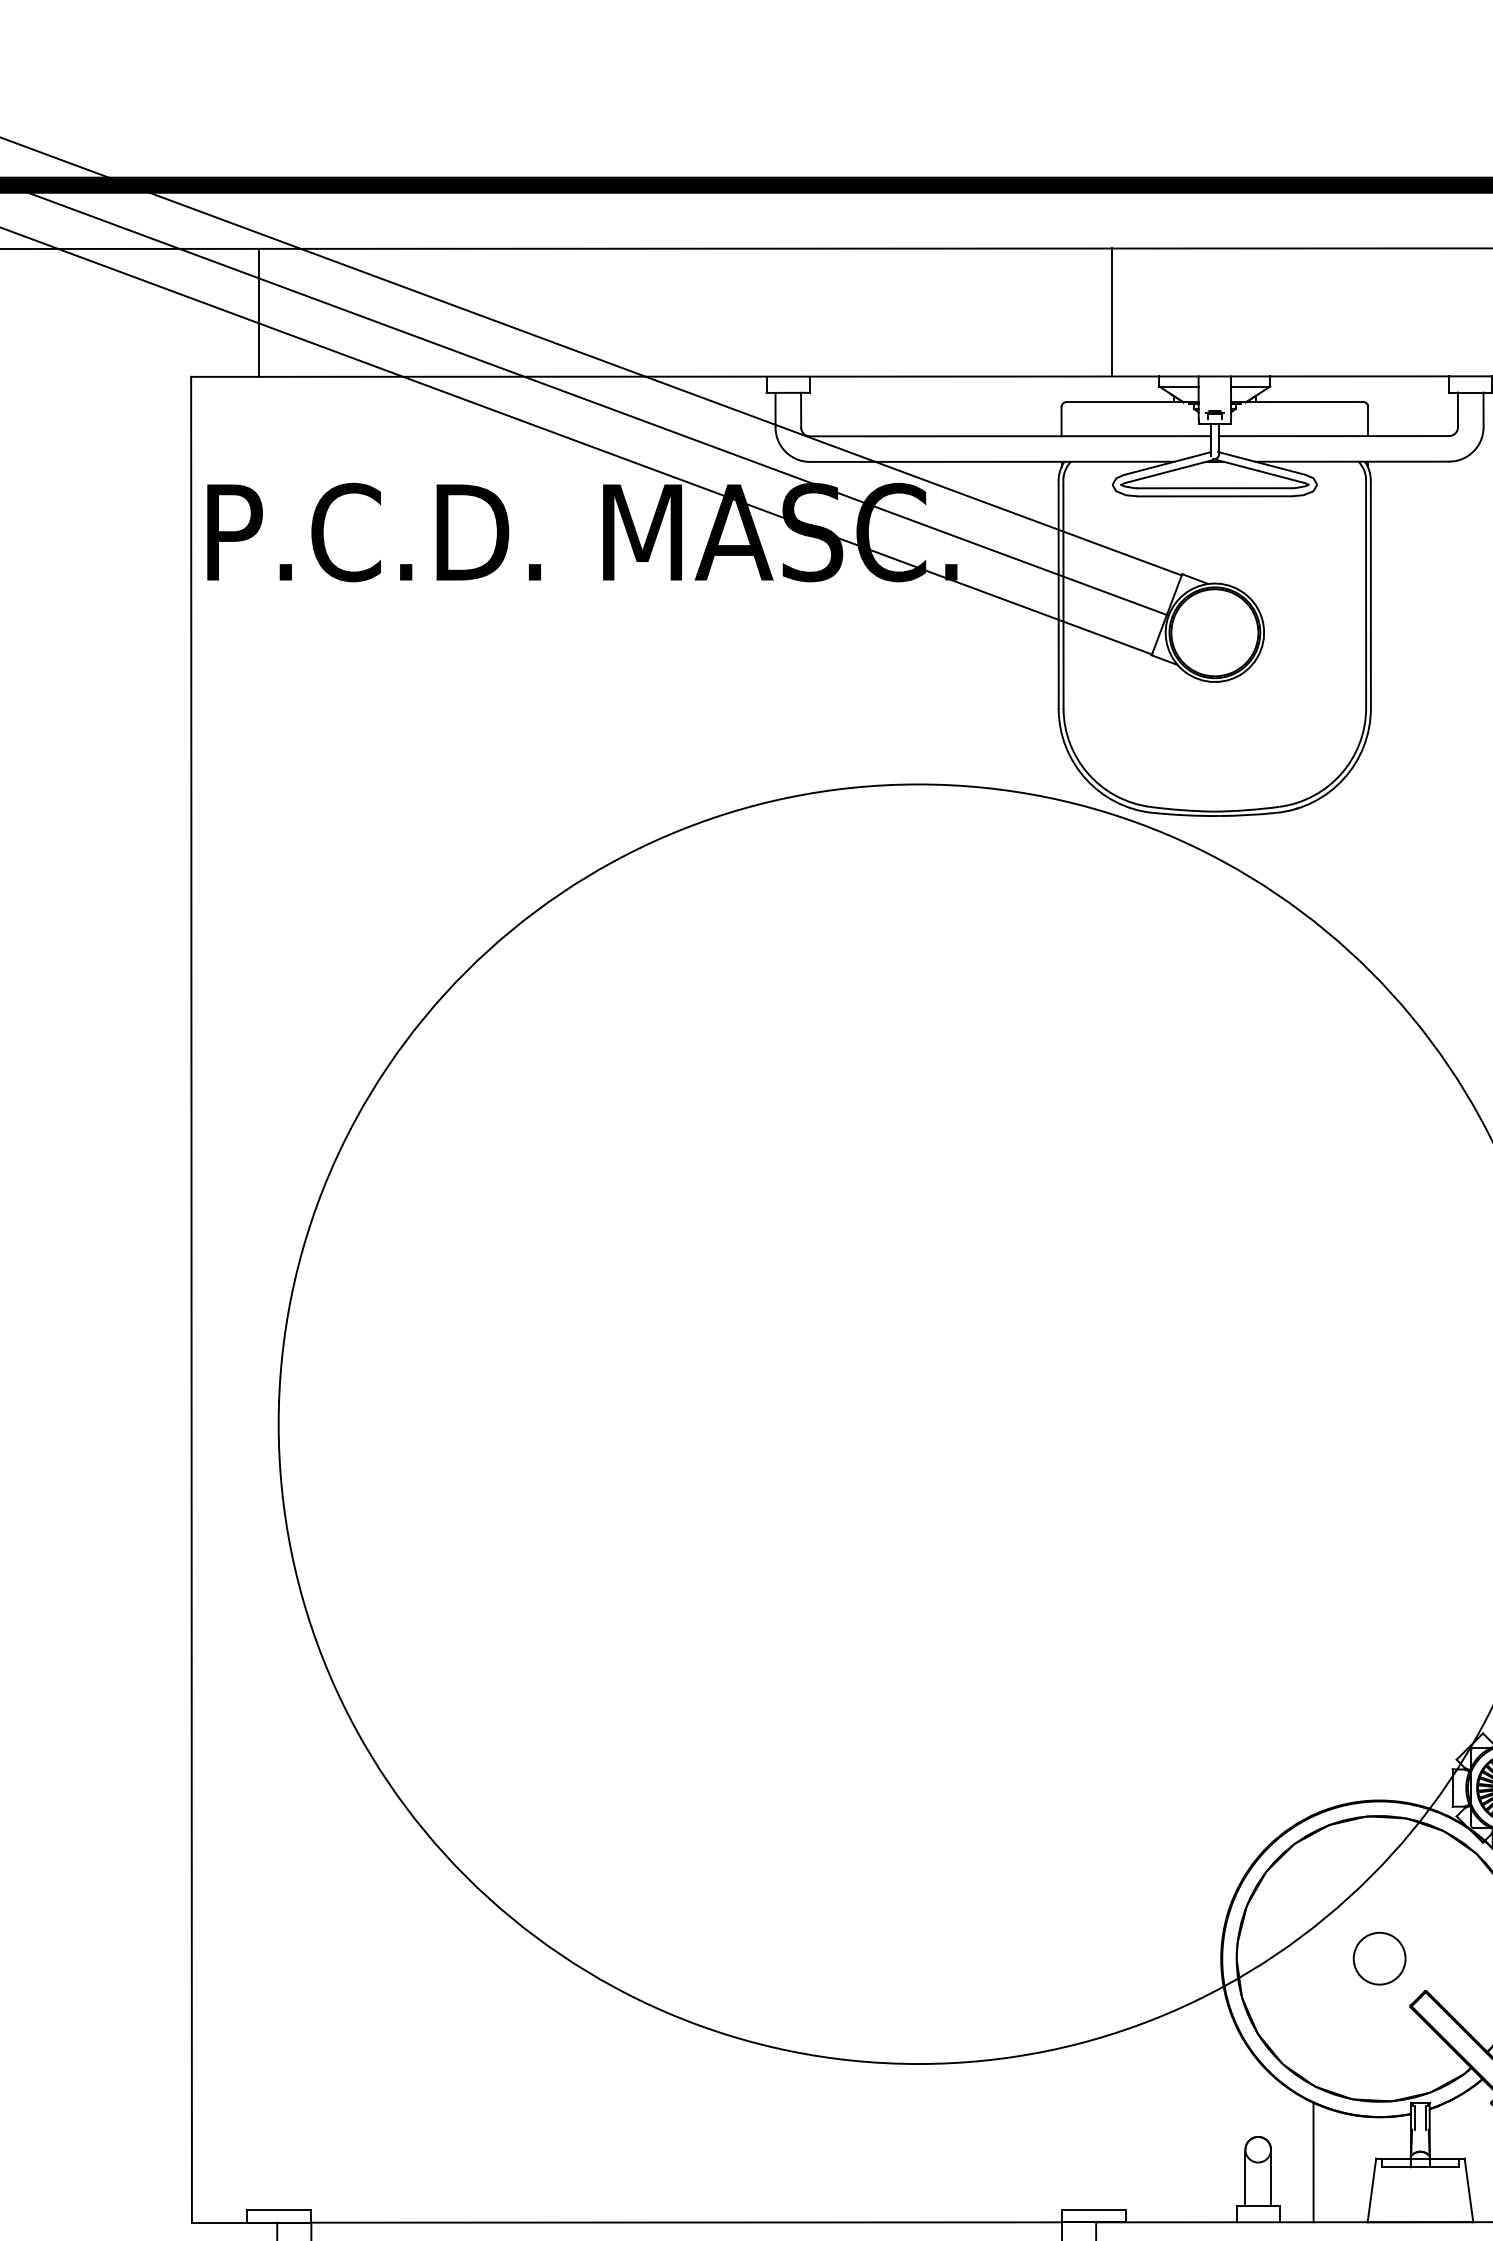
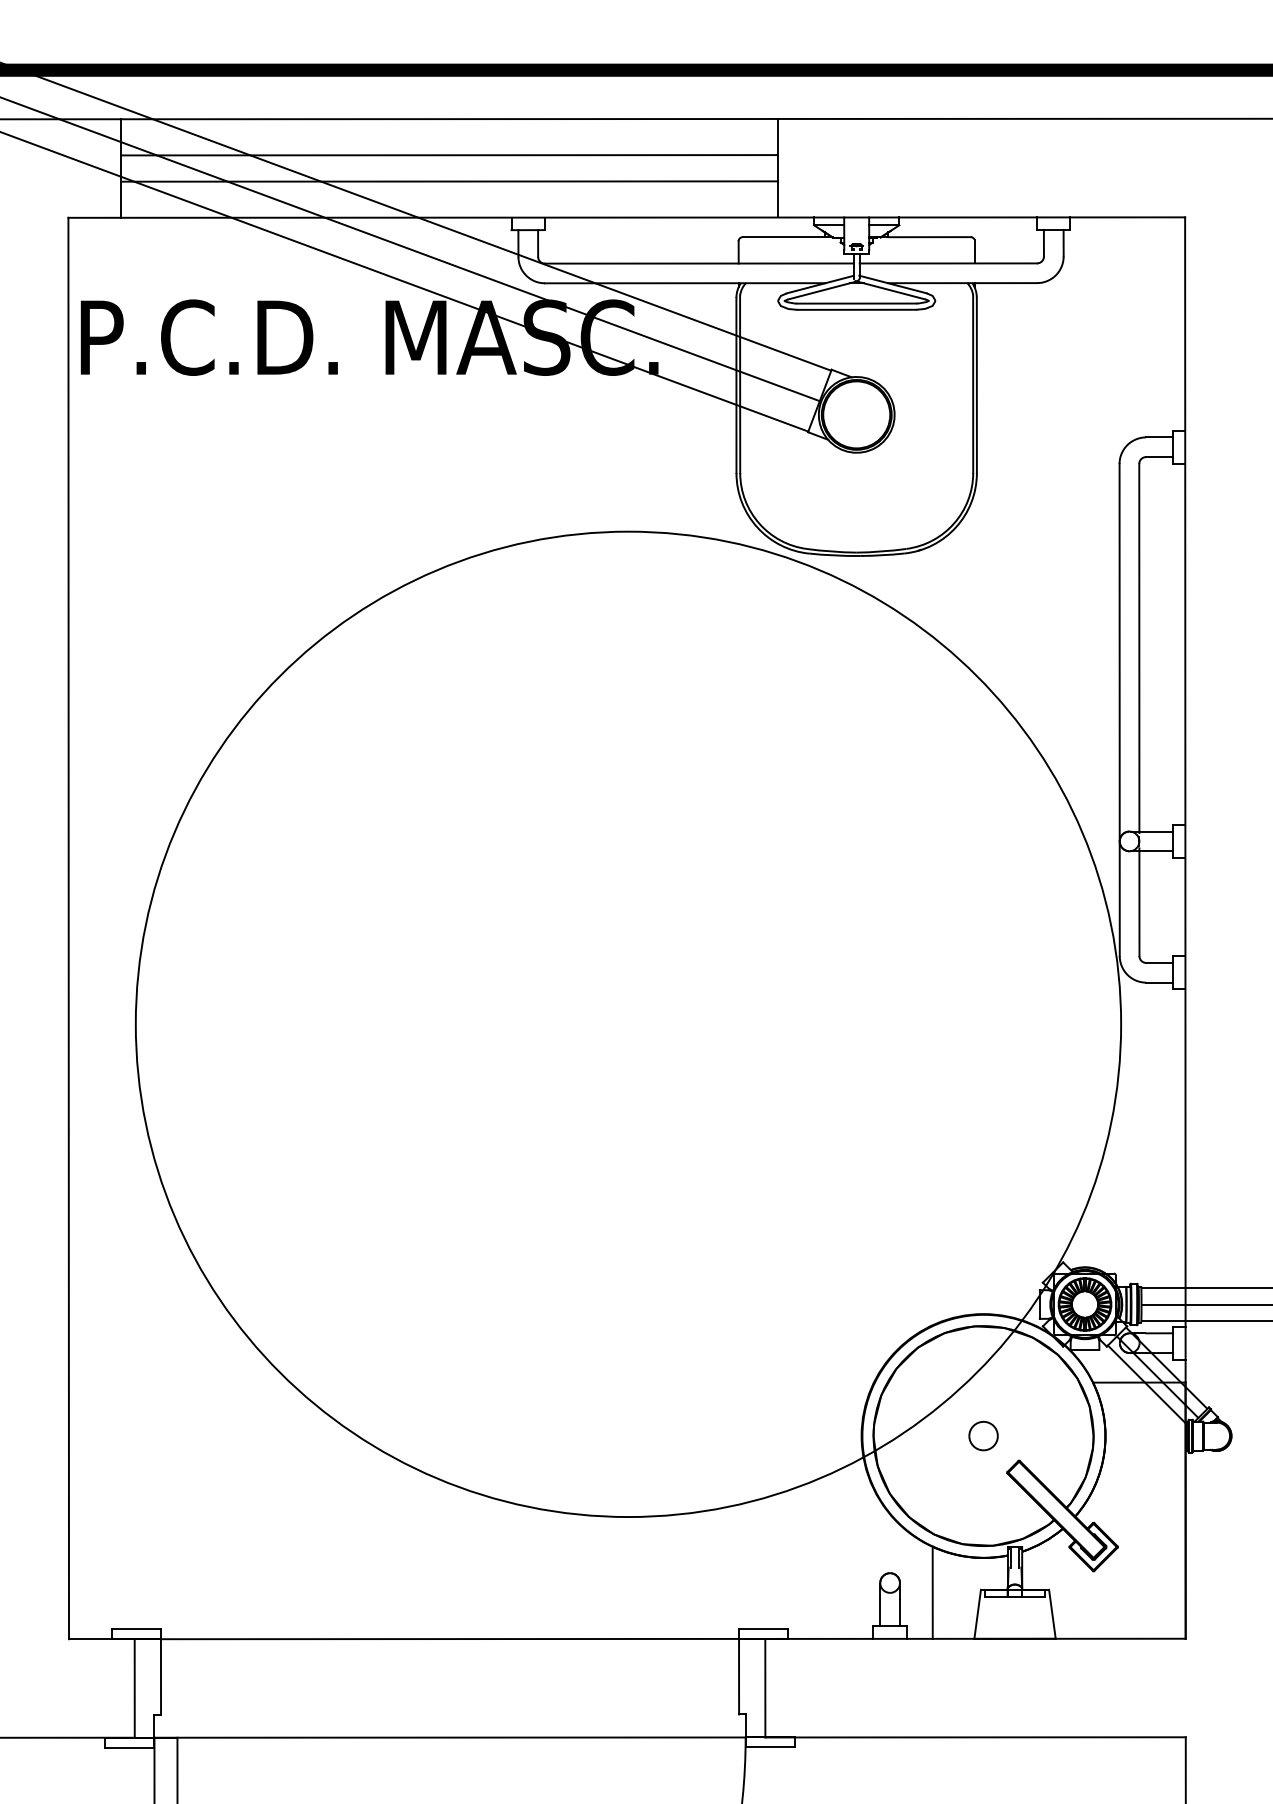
line: (684, 295) -> (448, 155), added
line: (684, 329) -> (448, 181), added
part: (1379, 1959) -> (983, 1436), size x0.71

